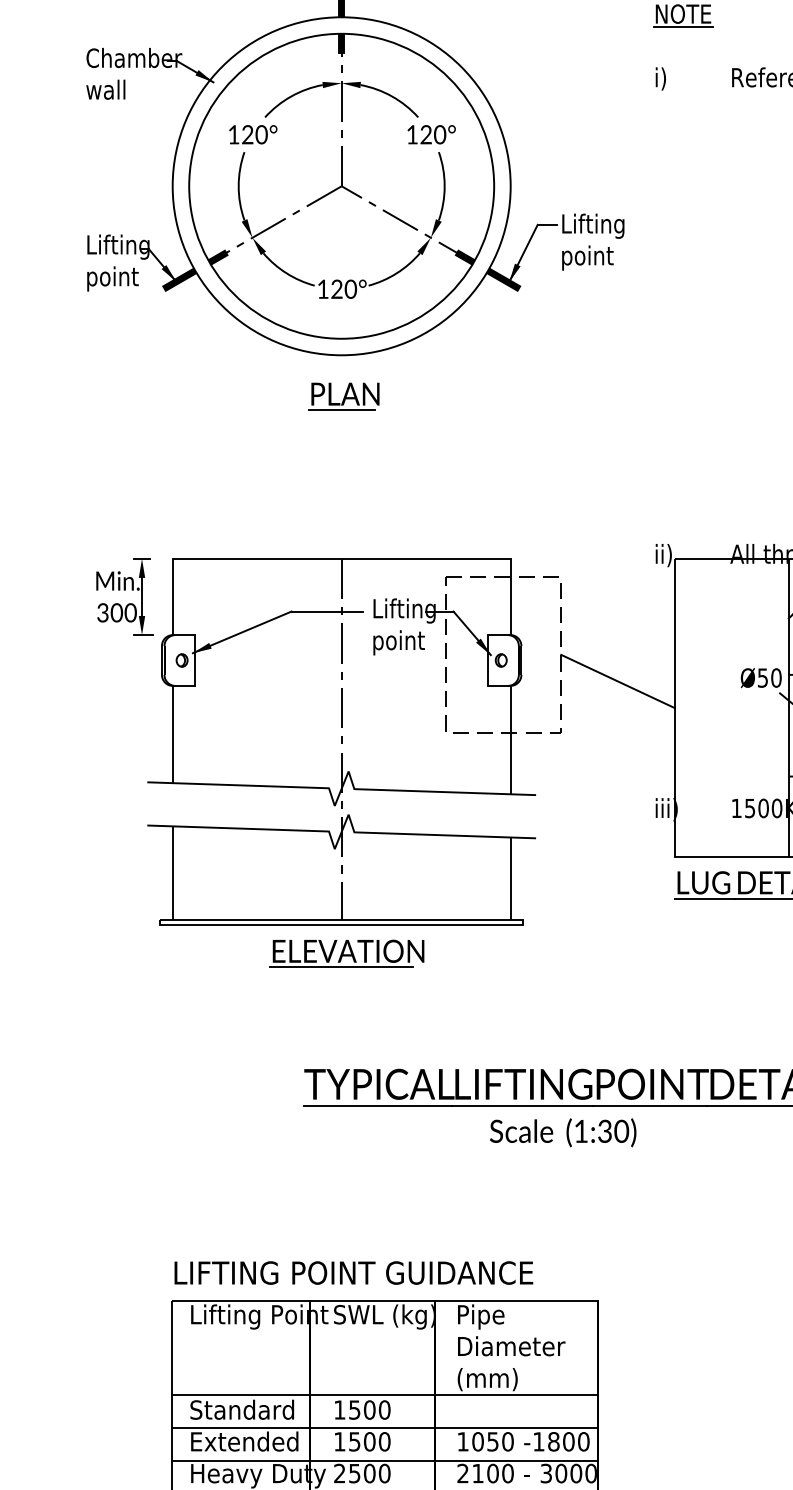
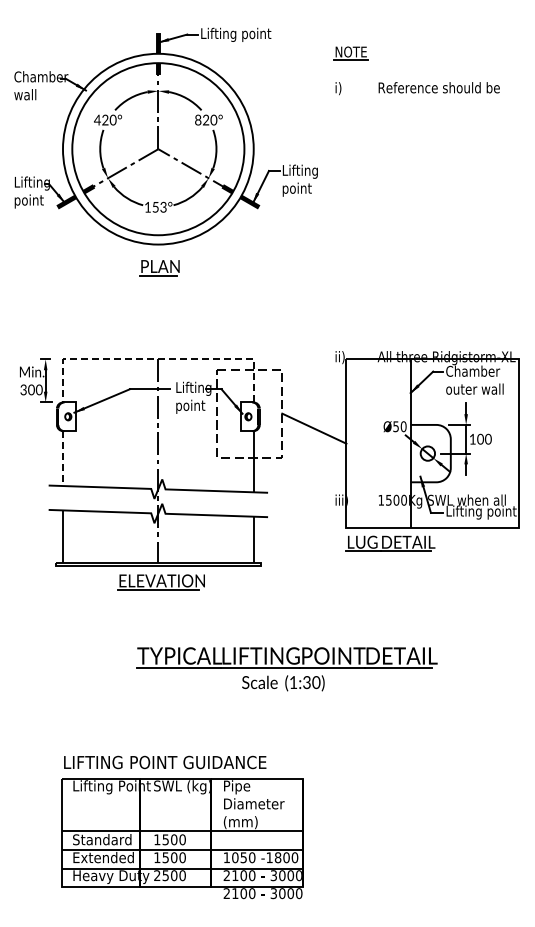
text: (233, 133) -> (97, 119), 120° -> 420°
text: (412, 133) -> (198, 119), 120° -> 820°
text: (343, 289) -> (159, 207), 120° -> 153°
line: (340, 558) -> (157, 359), solid -> dashed
line: (171, 736) -> (62, 459), solid -> dashed

